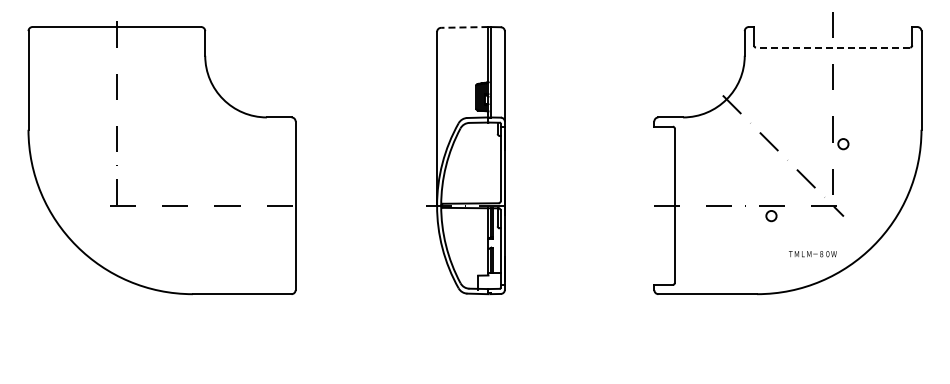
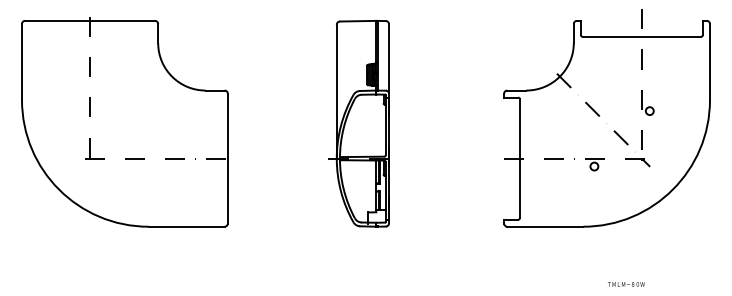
line: (464, 27) -> (357, 21), dashed -> solid
line: (832, 47) -> (641, 36), dashed -> solid
text: (812, 254) -> (626, 284), moved

